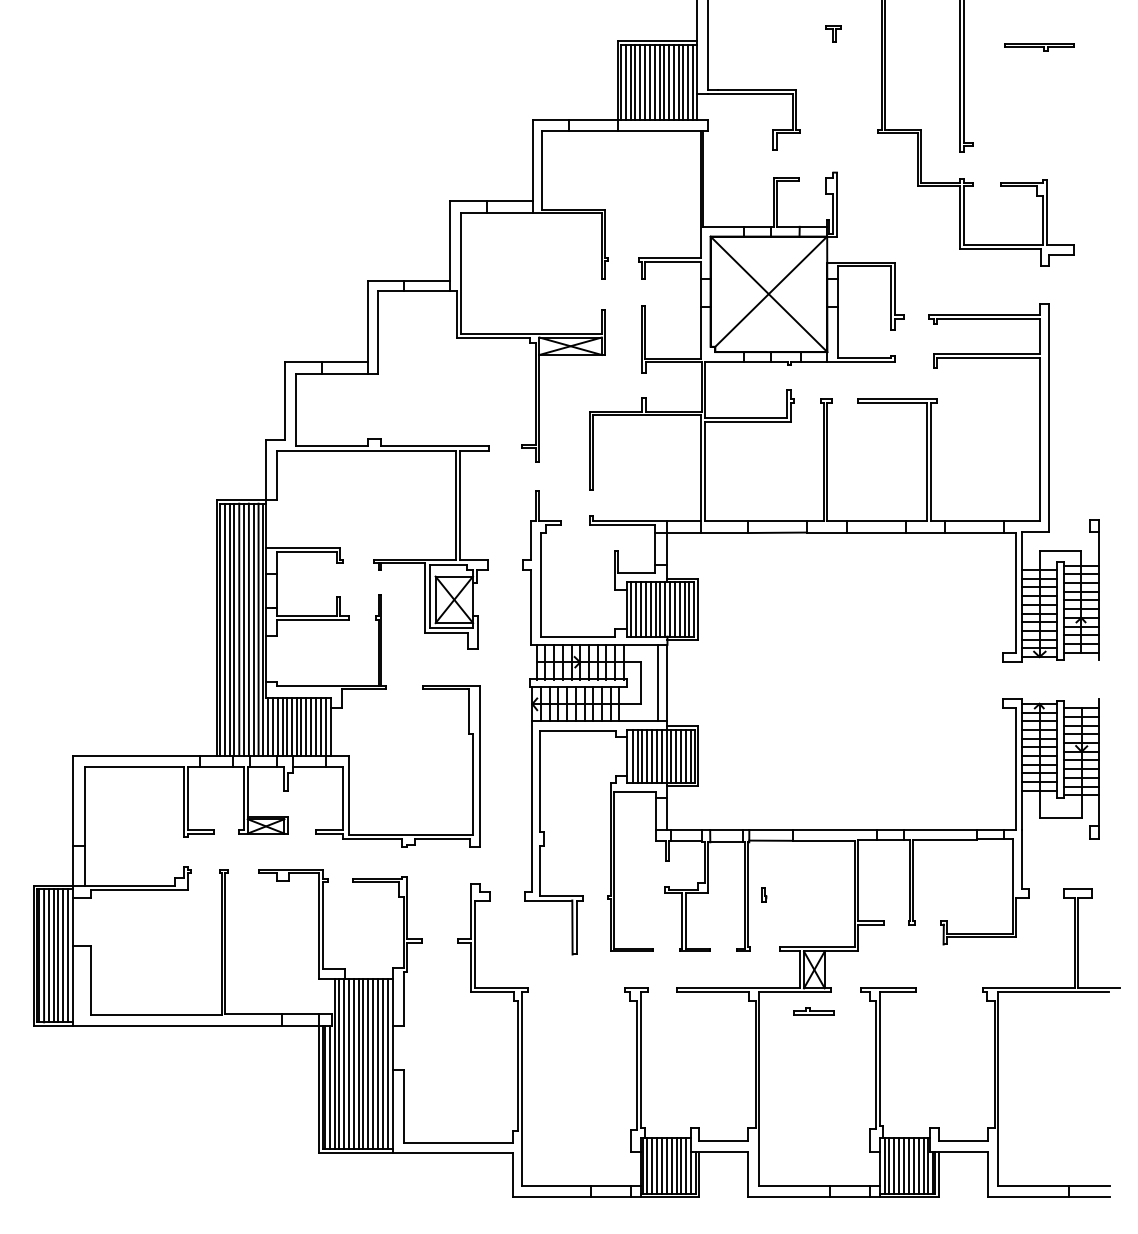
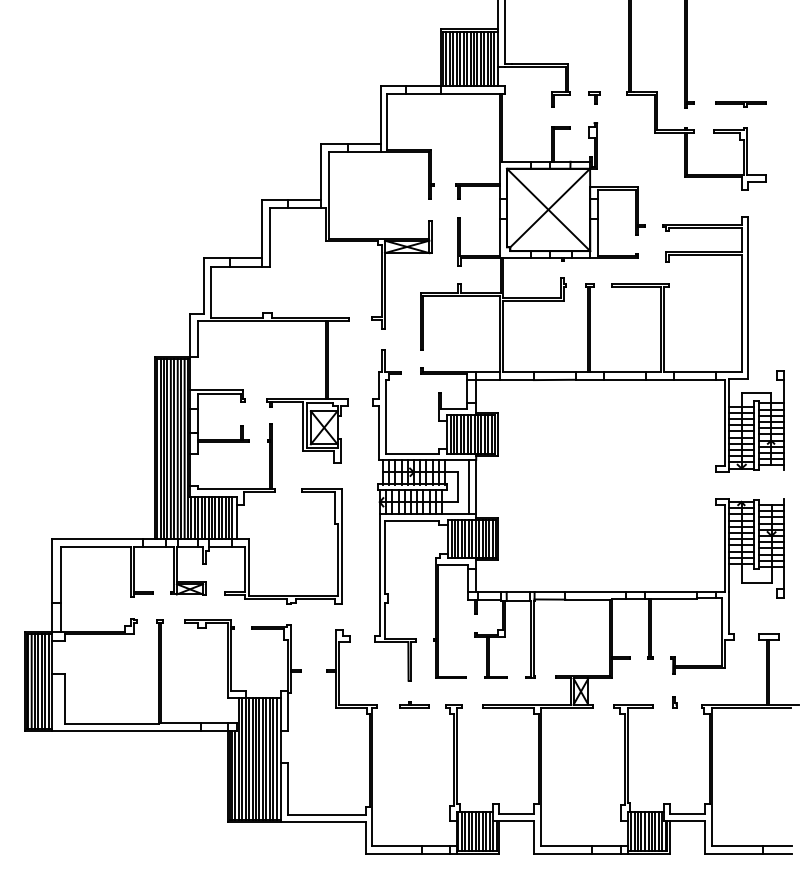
part: (833, 33) -> (594, 98), moved
part: (1039, 47) -> (740, 104), moved
part: (764, 894) -> (675, 702), moved
part: (813, 1011) -> (414, 704), moved

